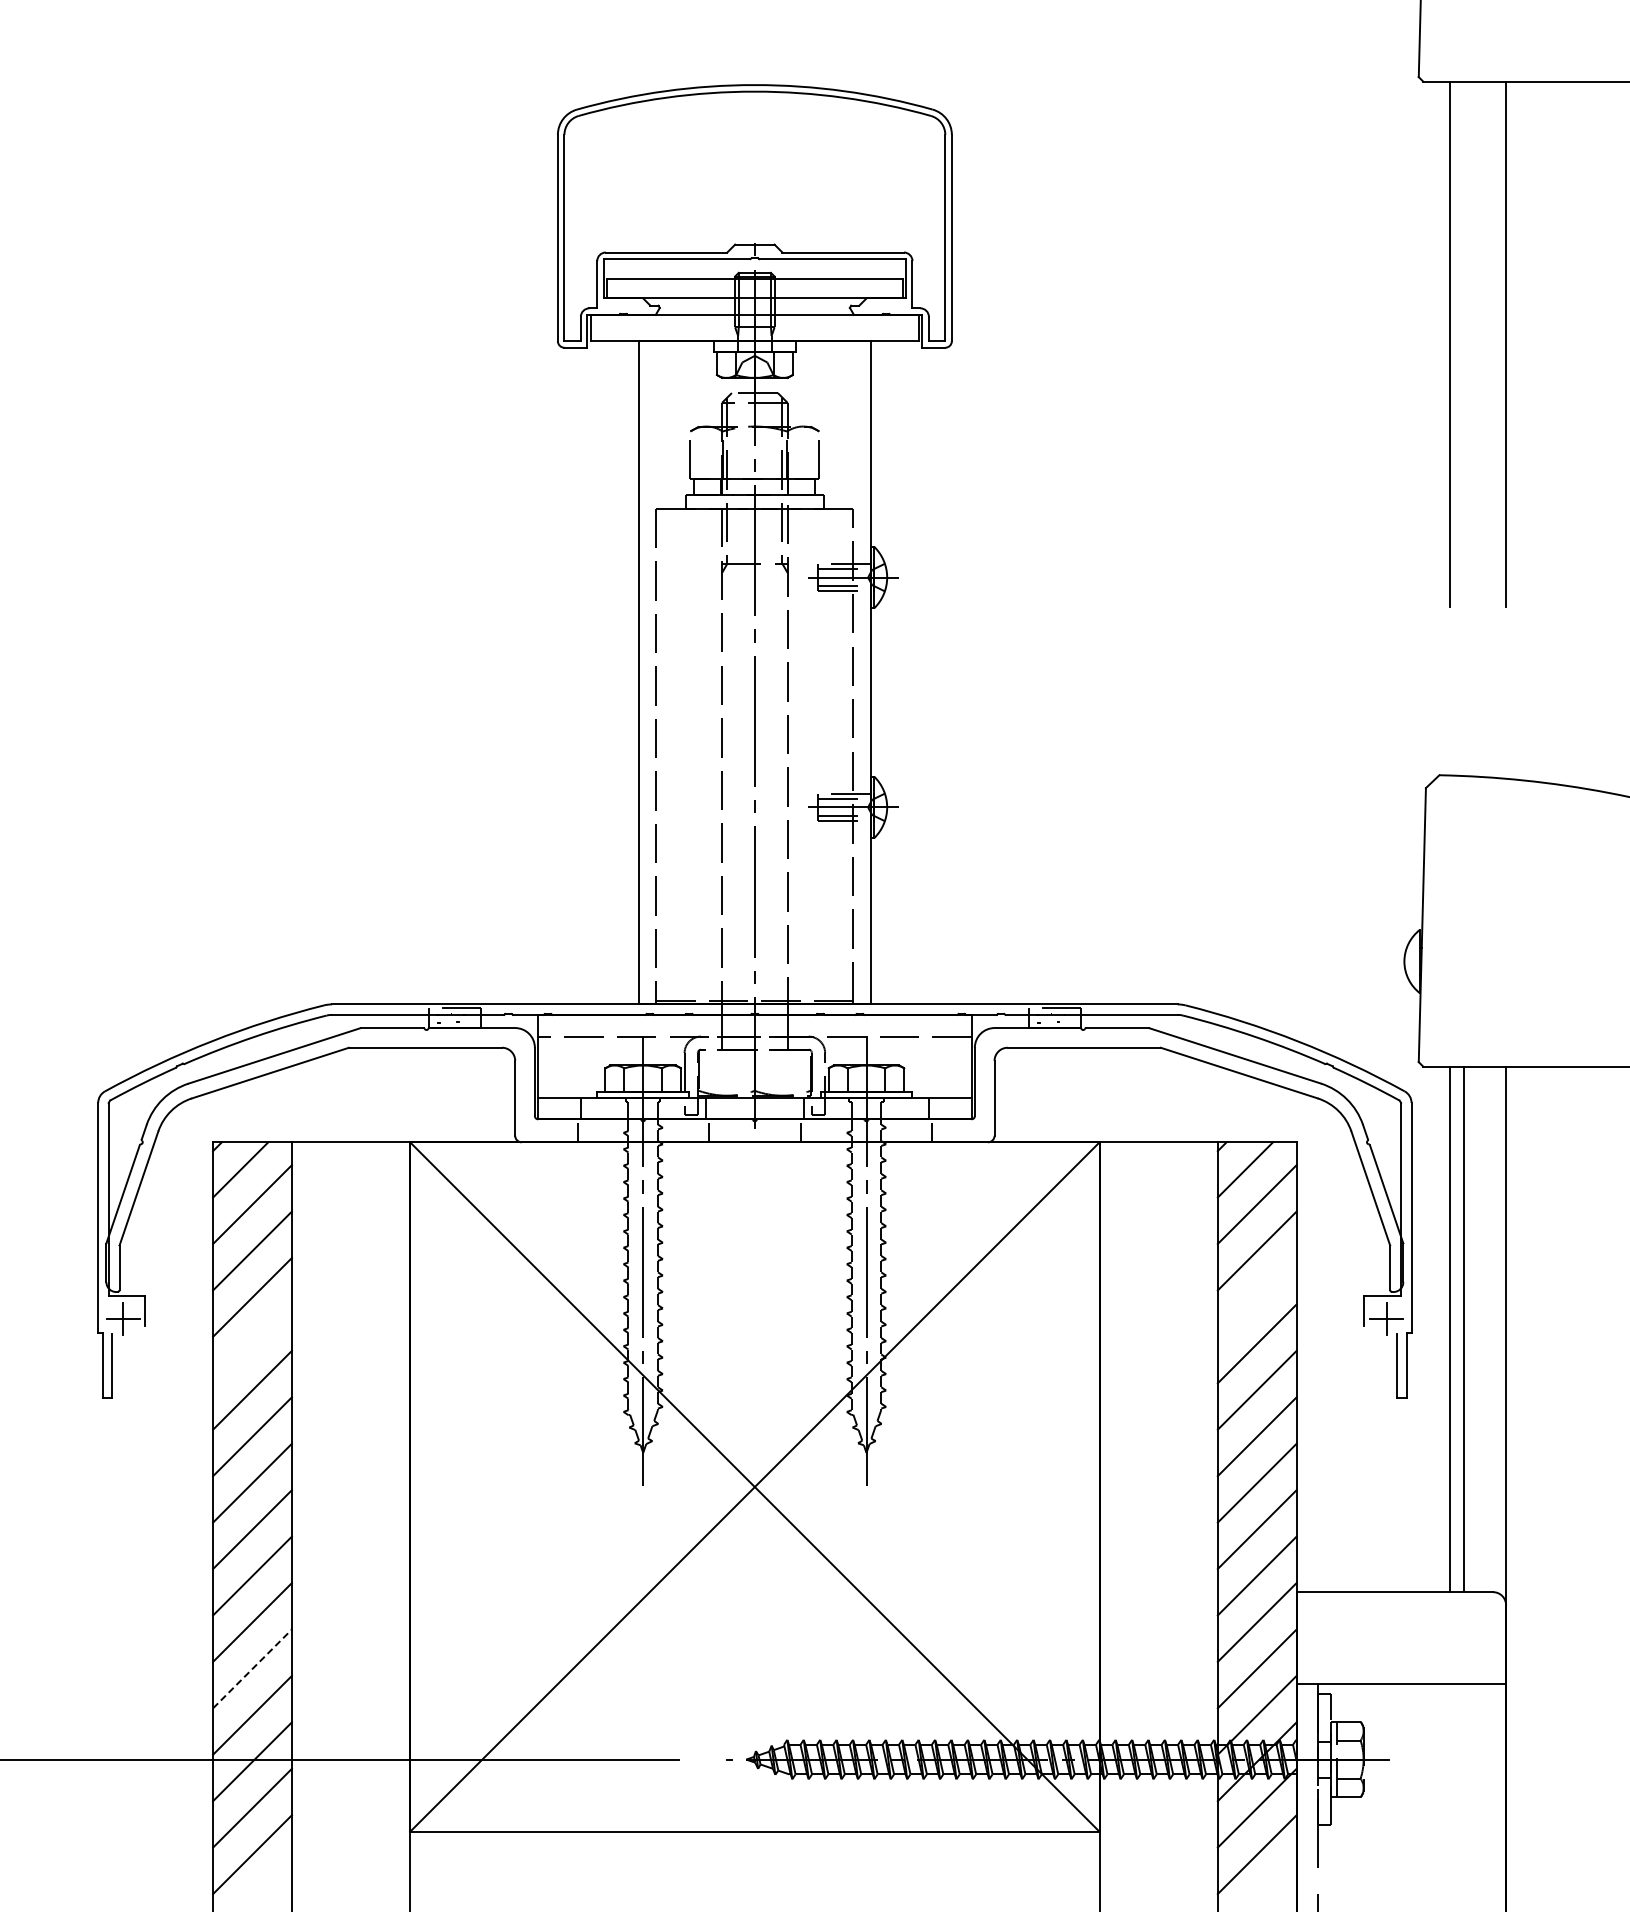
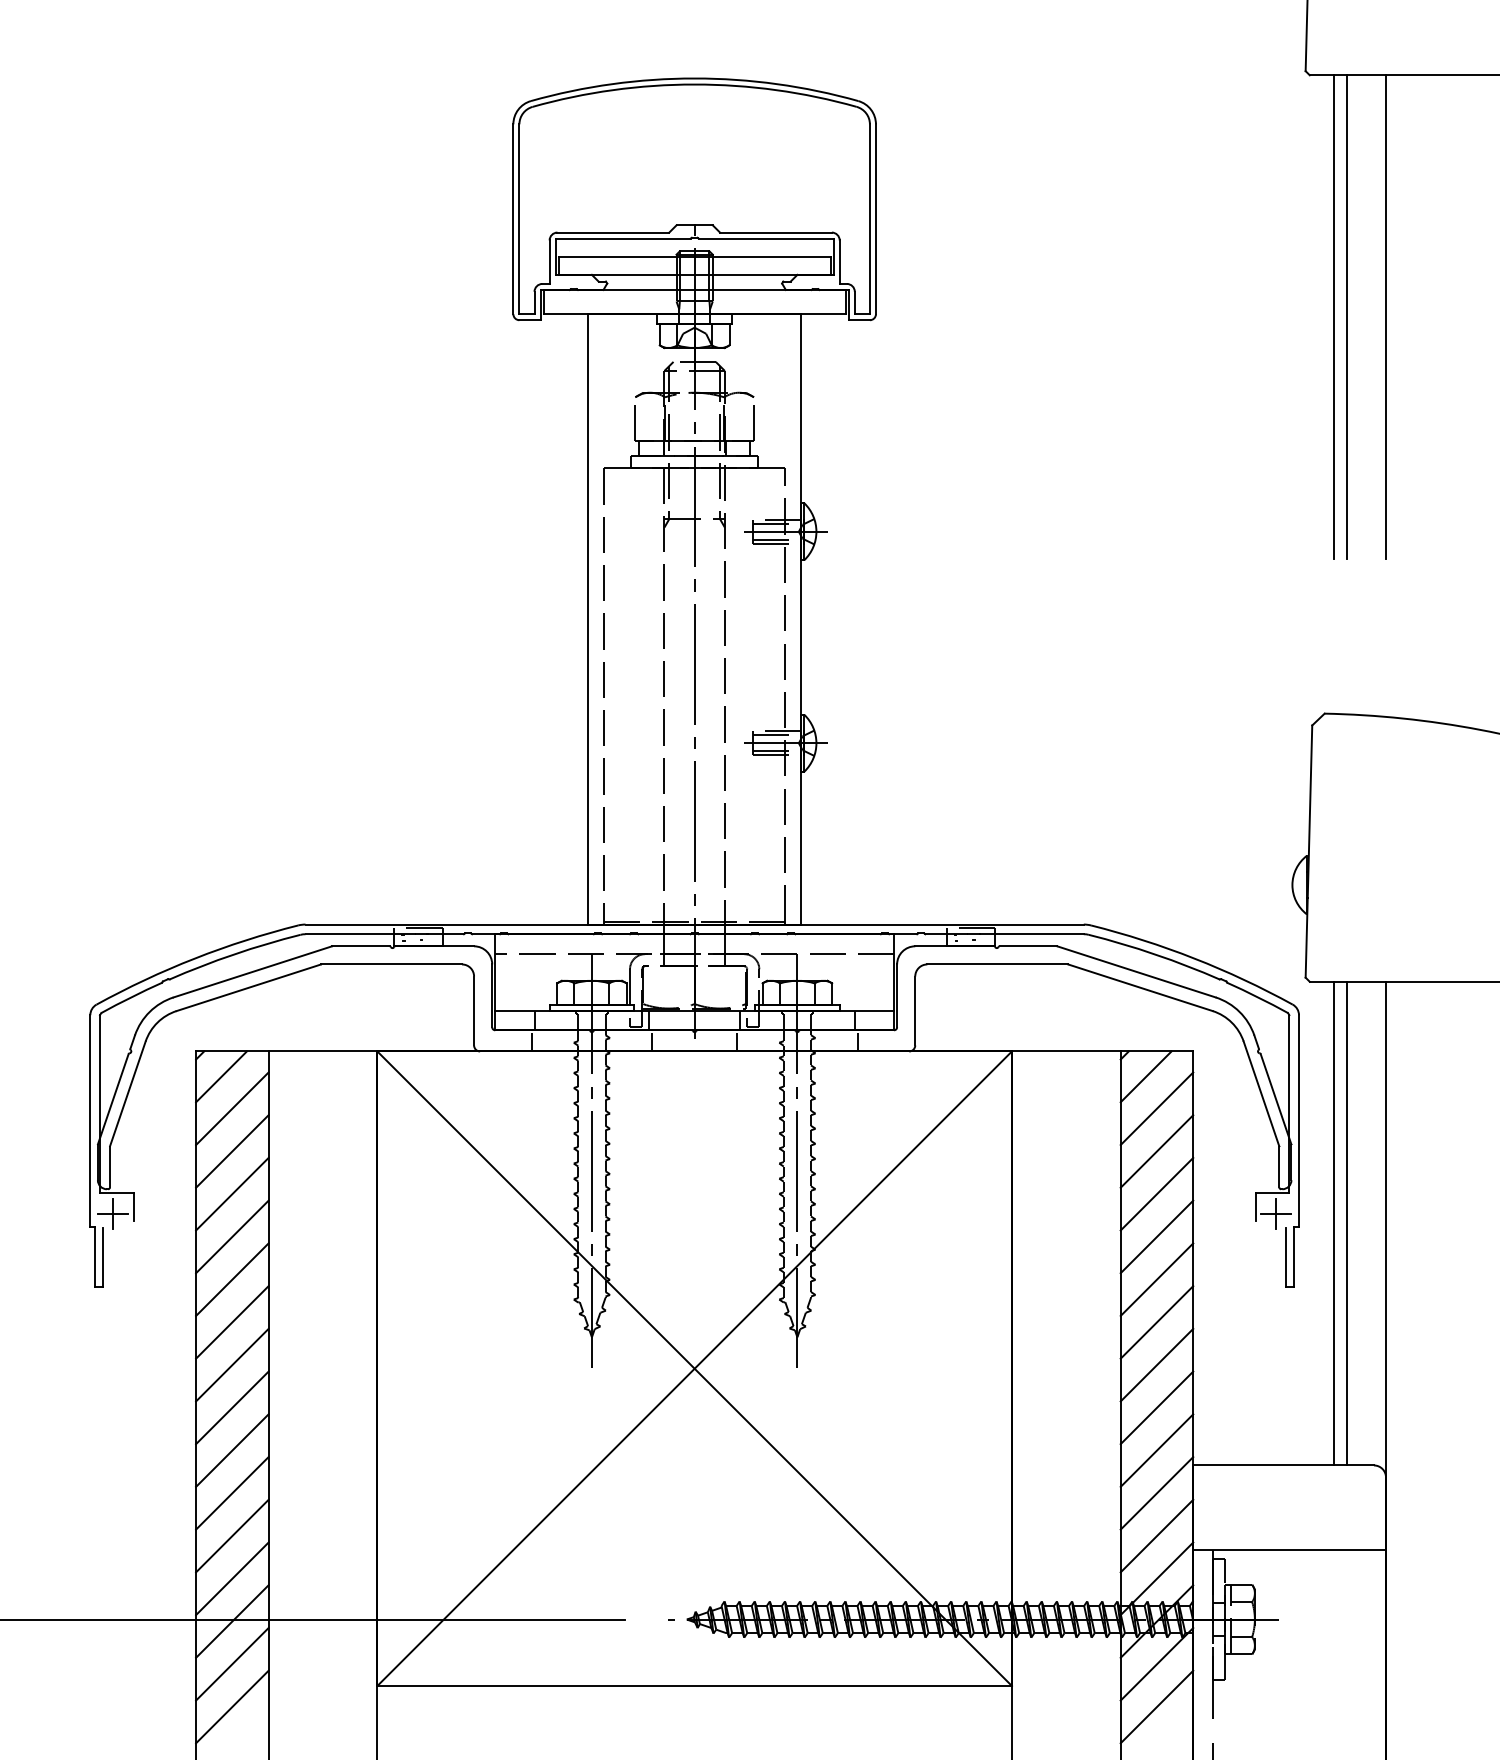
line: (1464, 343) -> (1347, 316), added
line: (1256, 1297) -> (1156, 1194), added
line: (252, 1343) -> (232, 1236), added
line: (252, 1668) -> (232, 1535), dashed -> solid

